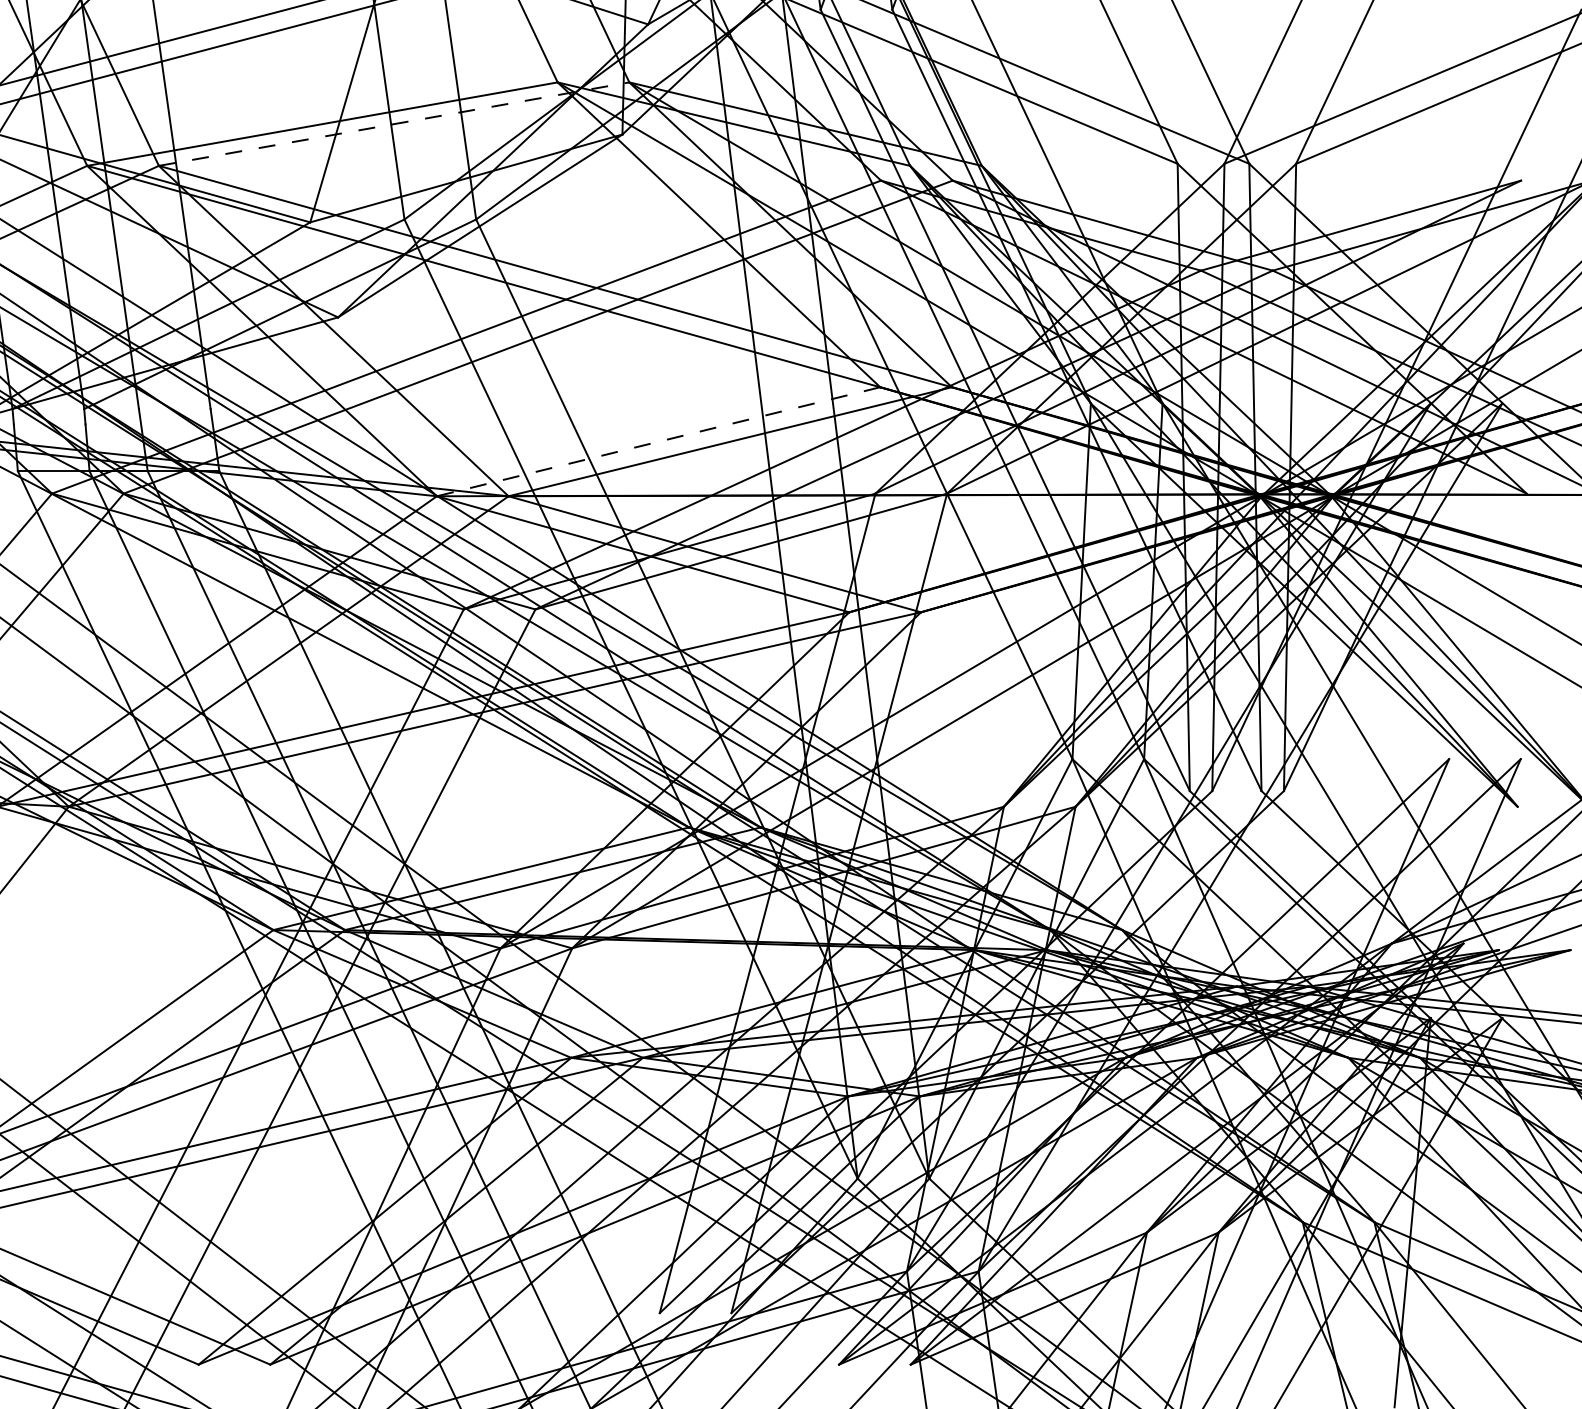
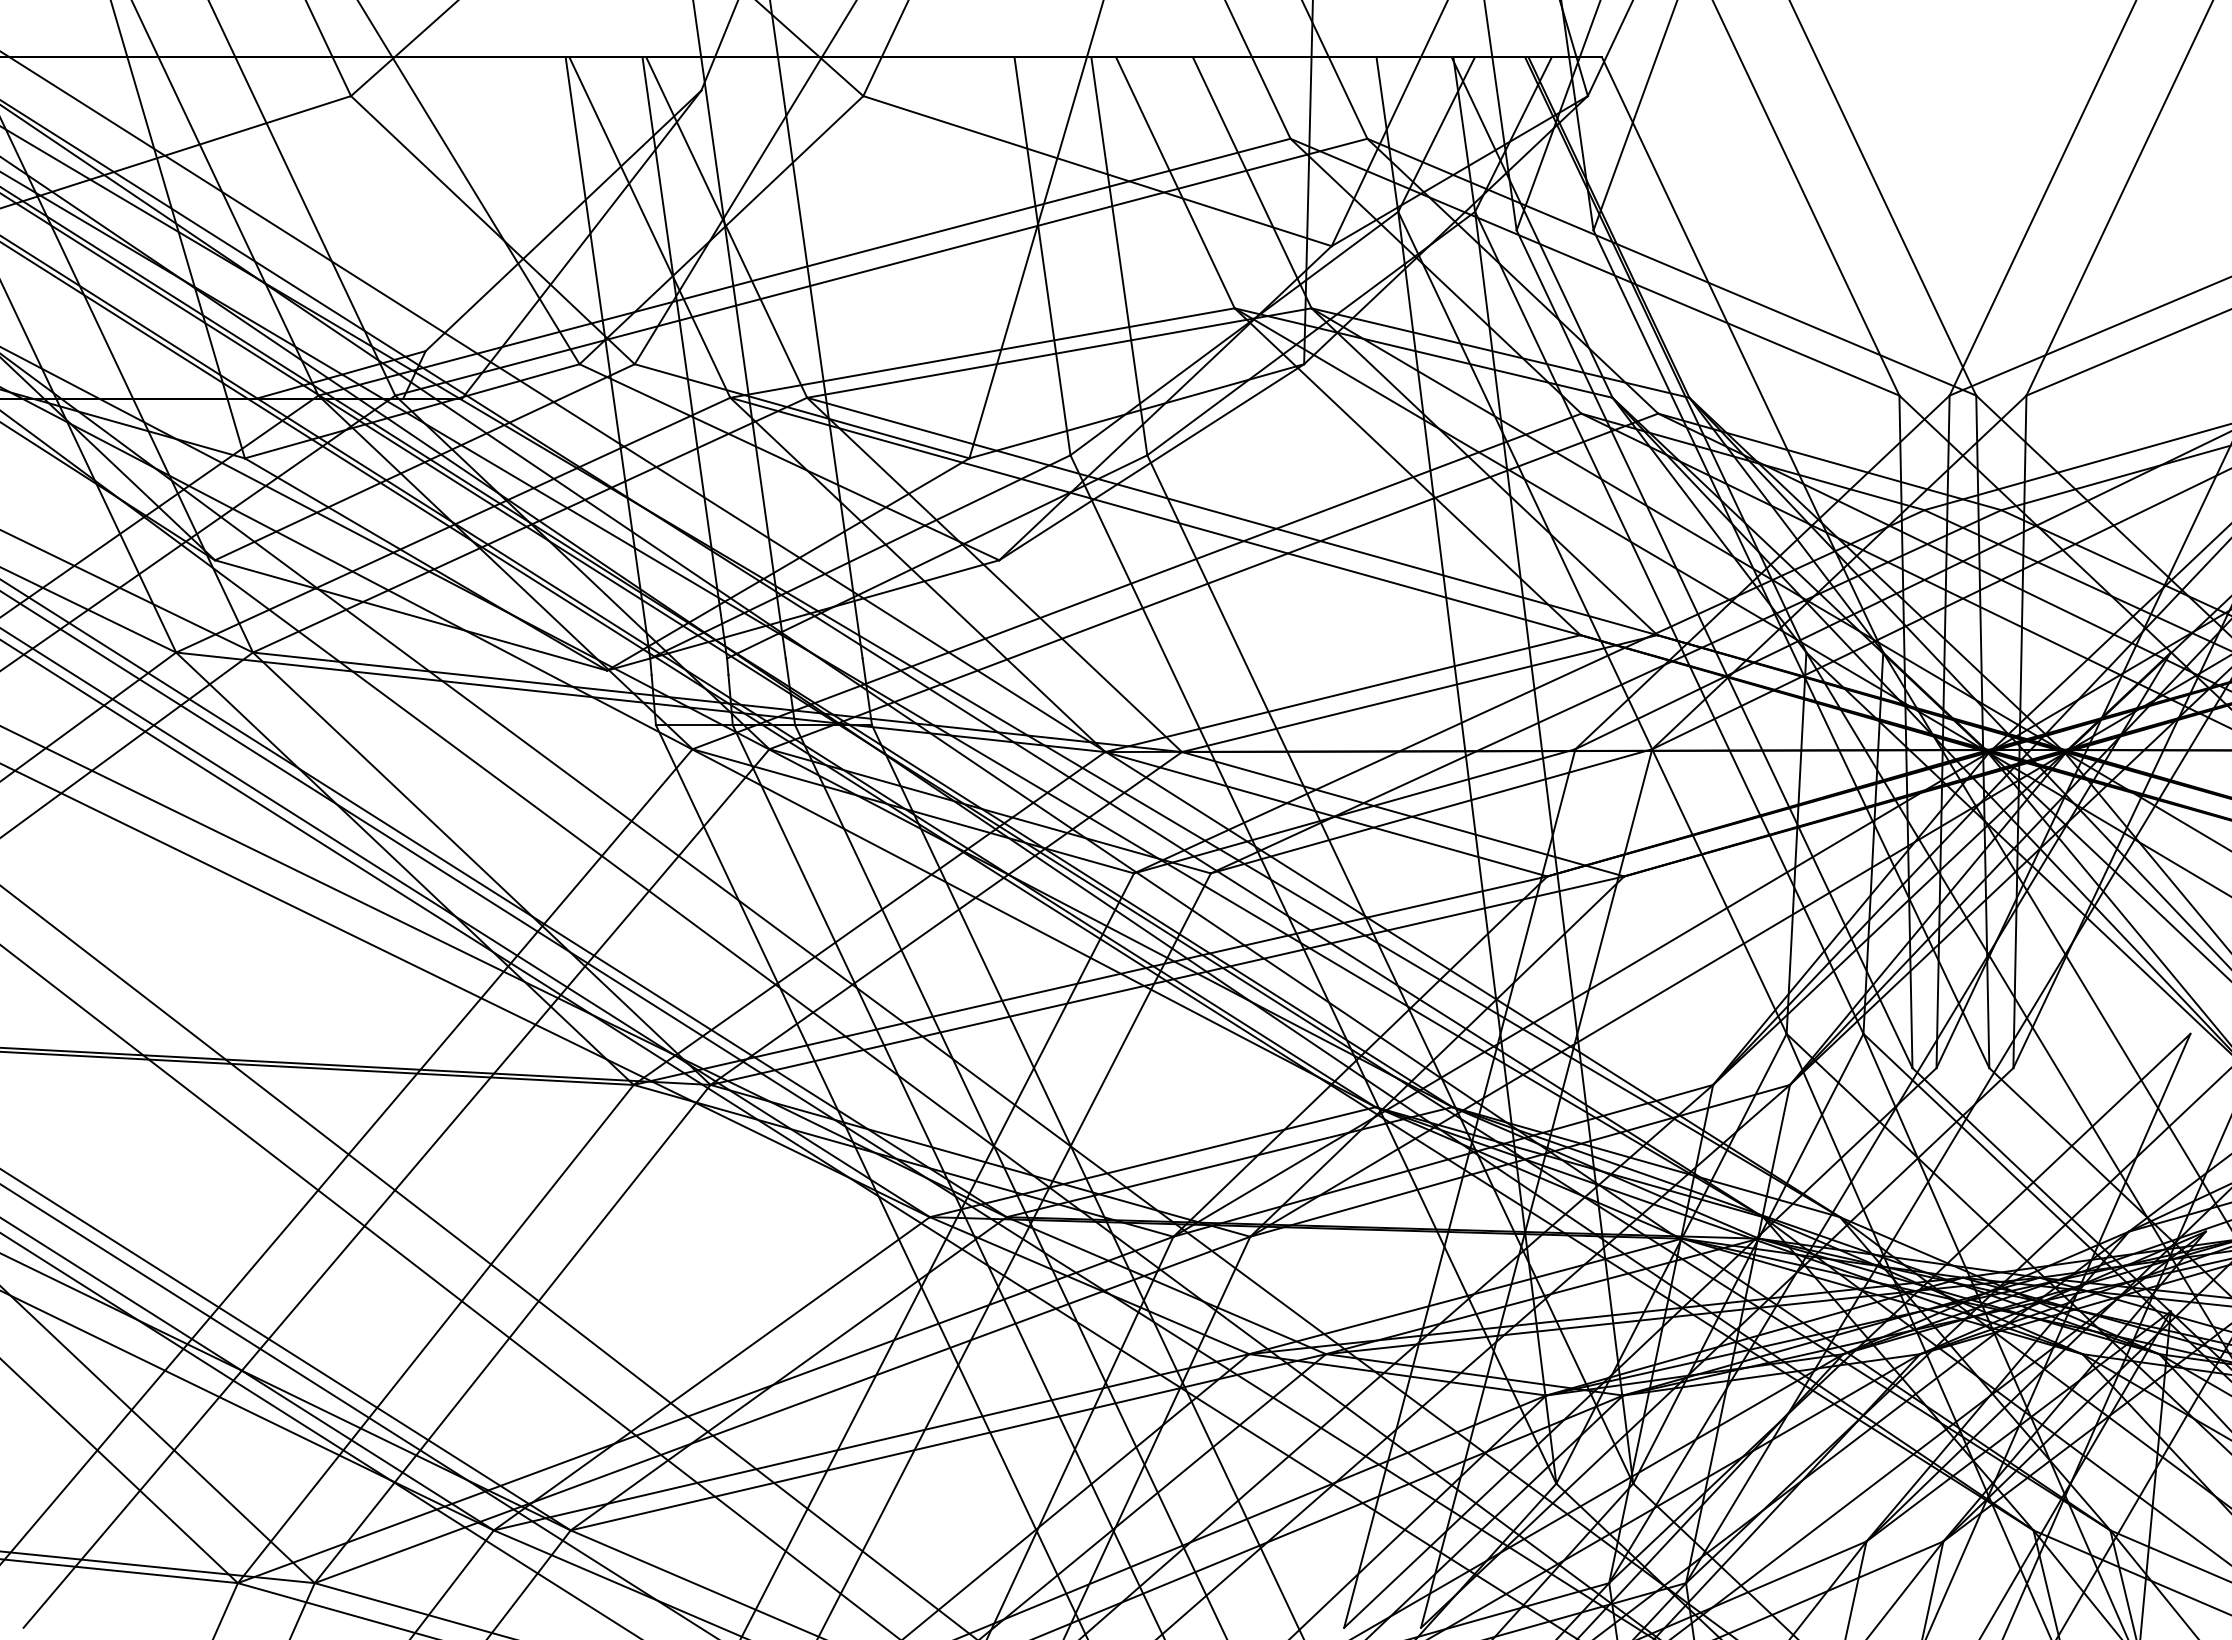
line: (394, 123) -> (1059, 352), dashed -> solid
line: (658, 441) -> (1342, 693), dashed -> solid

